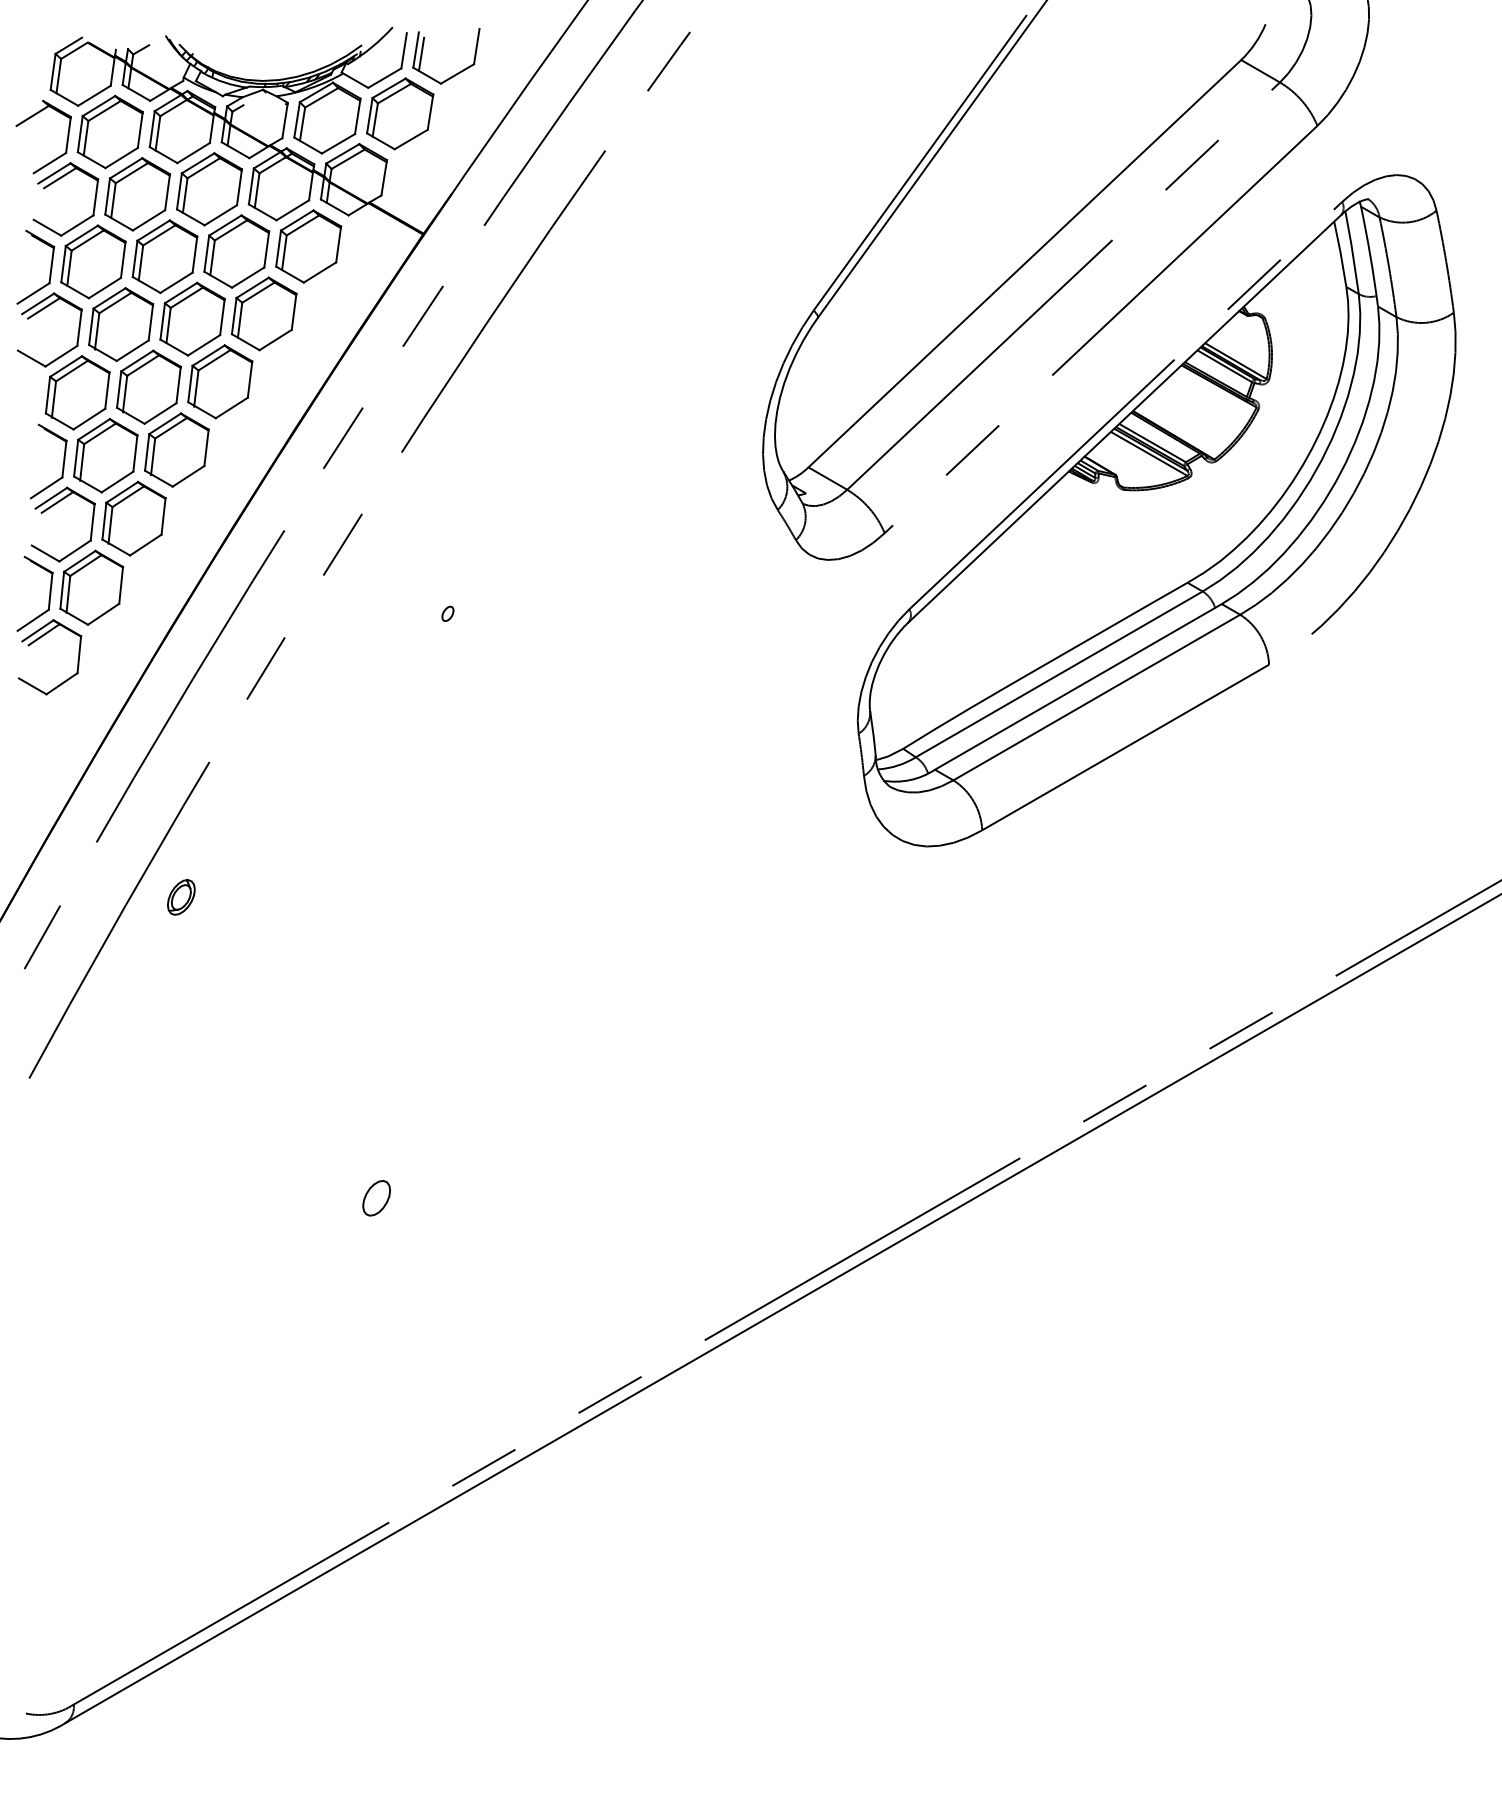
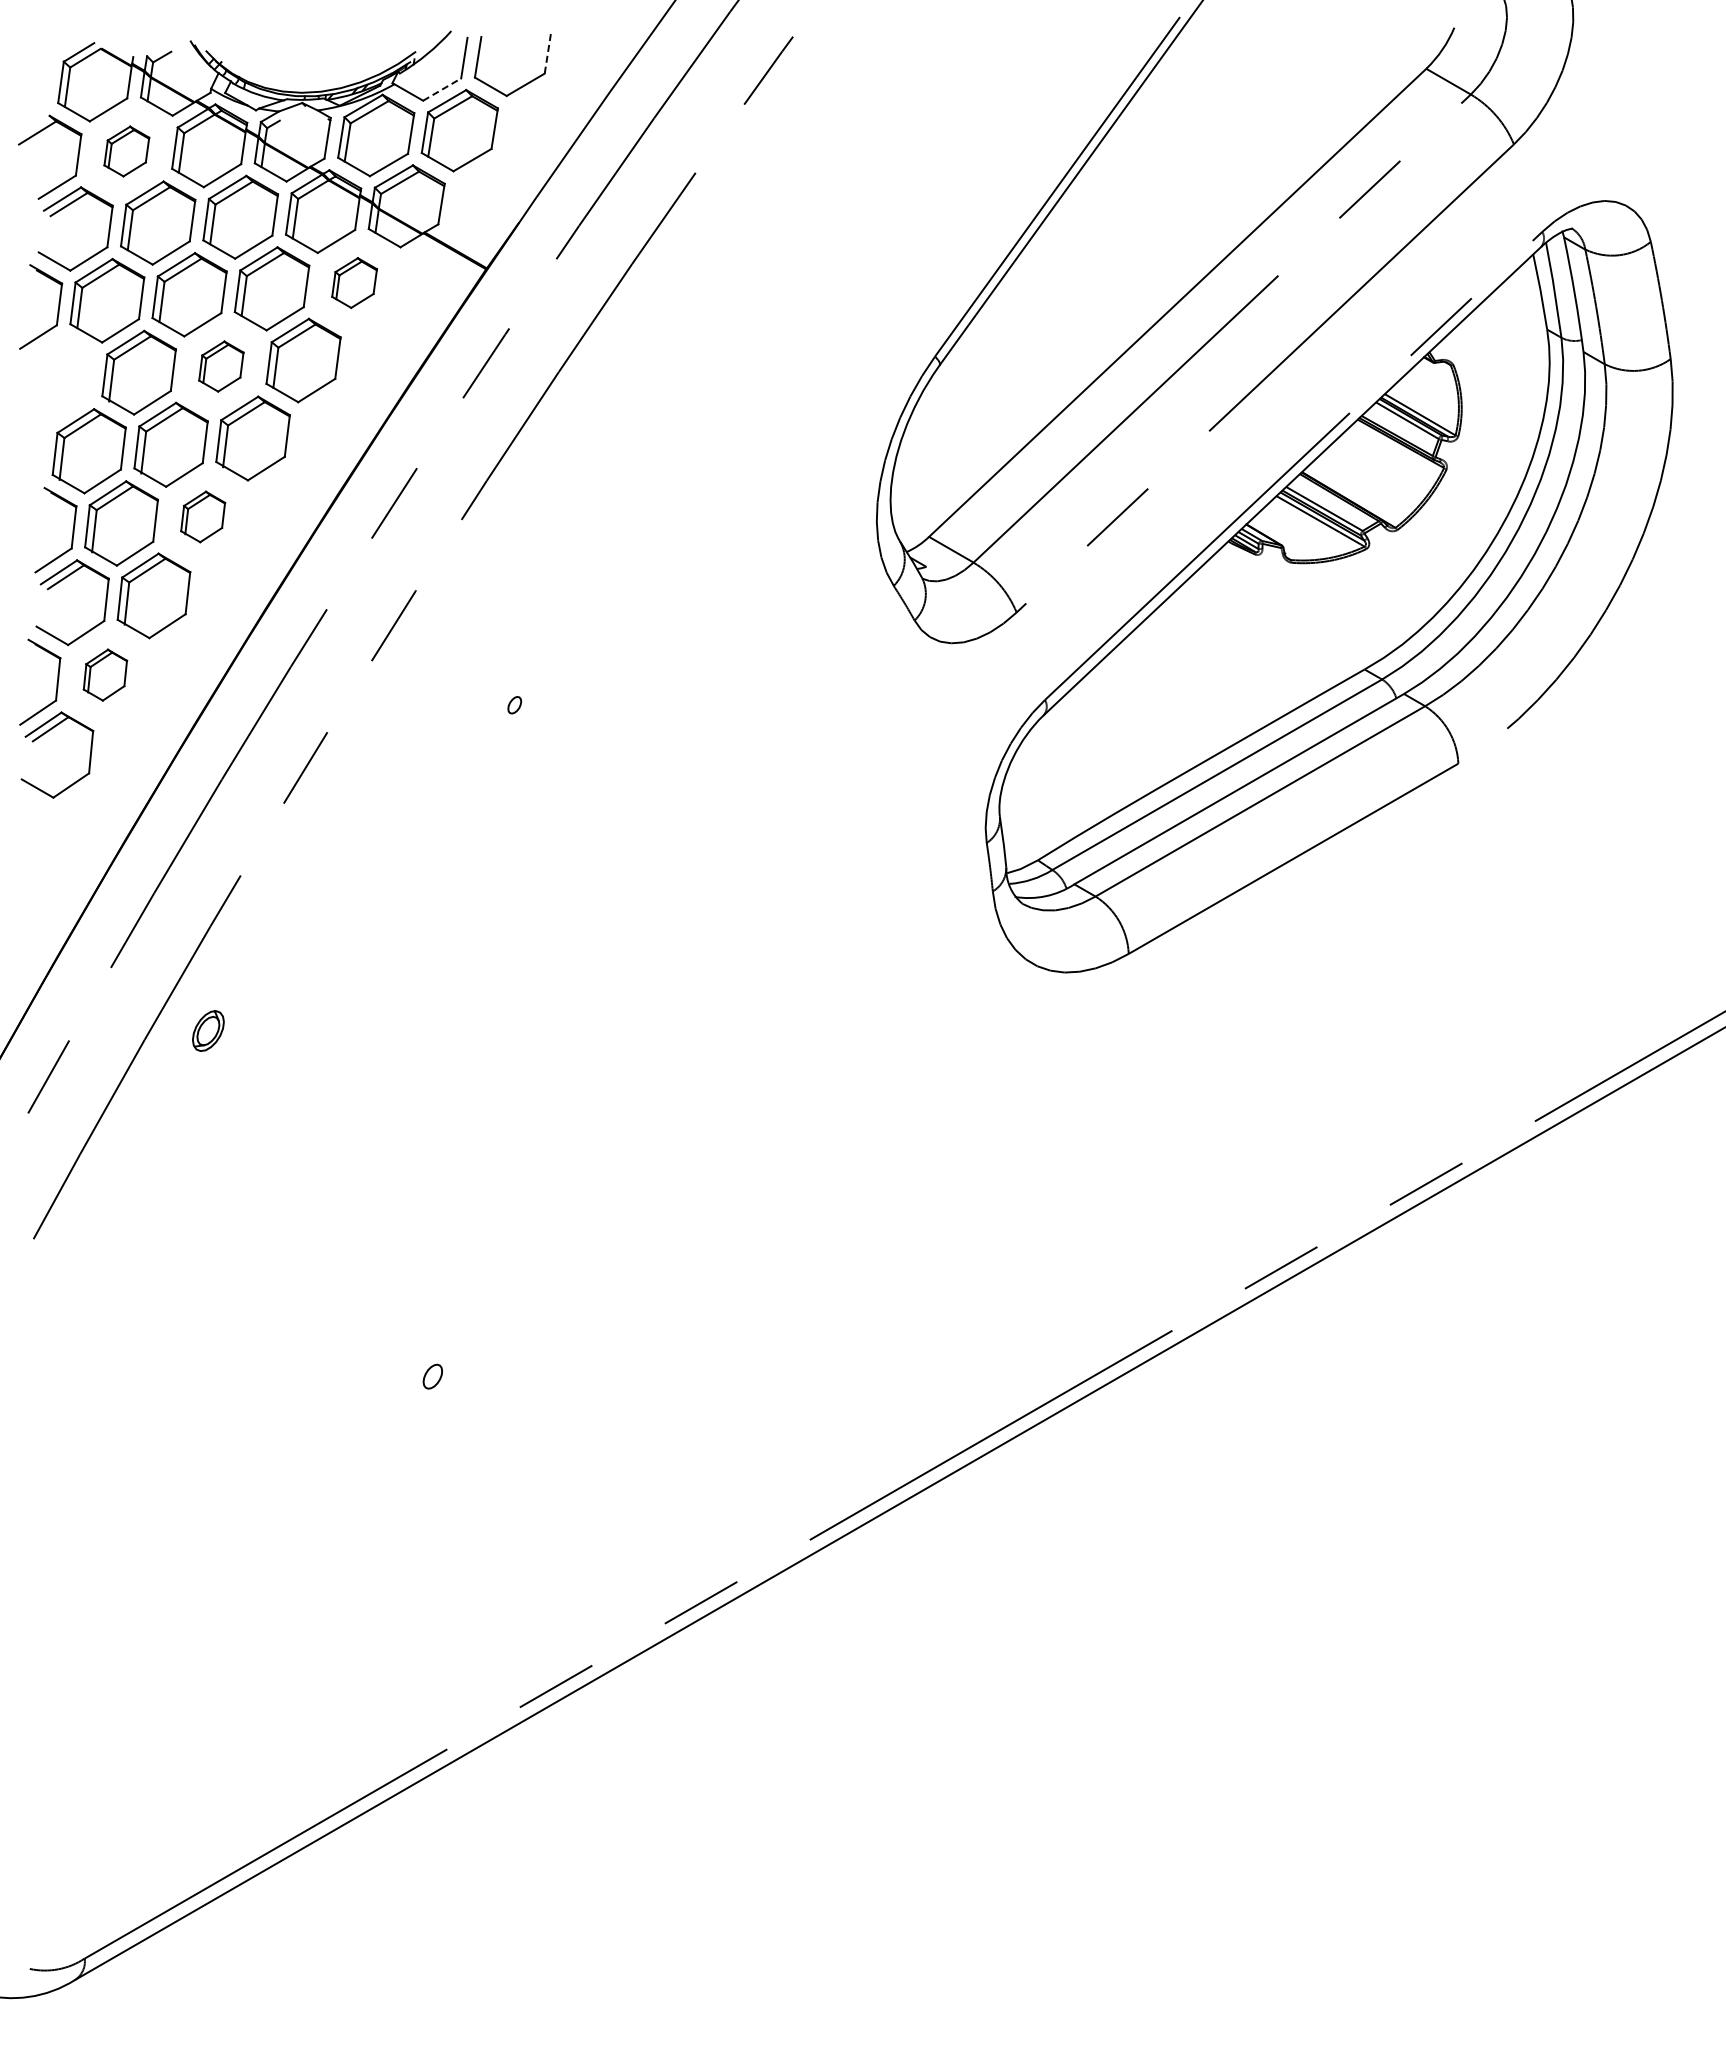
line: (476, 46) -> (547, 53), solid -> dashed
line: (421, 54) -> (484, 62), removed
line: (385, 78) -> (442, 89), solid -> dashed
part: (110, 132) -> (126, 151), size x0.6
part: (308, 246) -> (354, 282), size x0.6
part: (38, 313) -> (44, 359), removed
part: (192, 319) -> (221, 366), size x0.6
part: (176, 449) -> (202, 516), size x0.6
part: (91, 587) -> (105, 674), size x0.6
part: (376, 1198) -> (432, 1376), size x0.6

